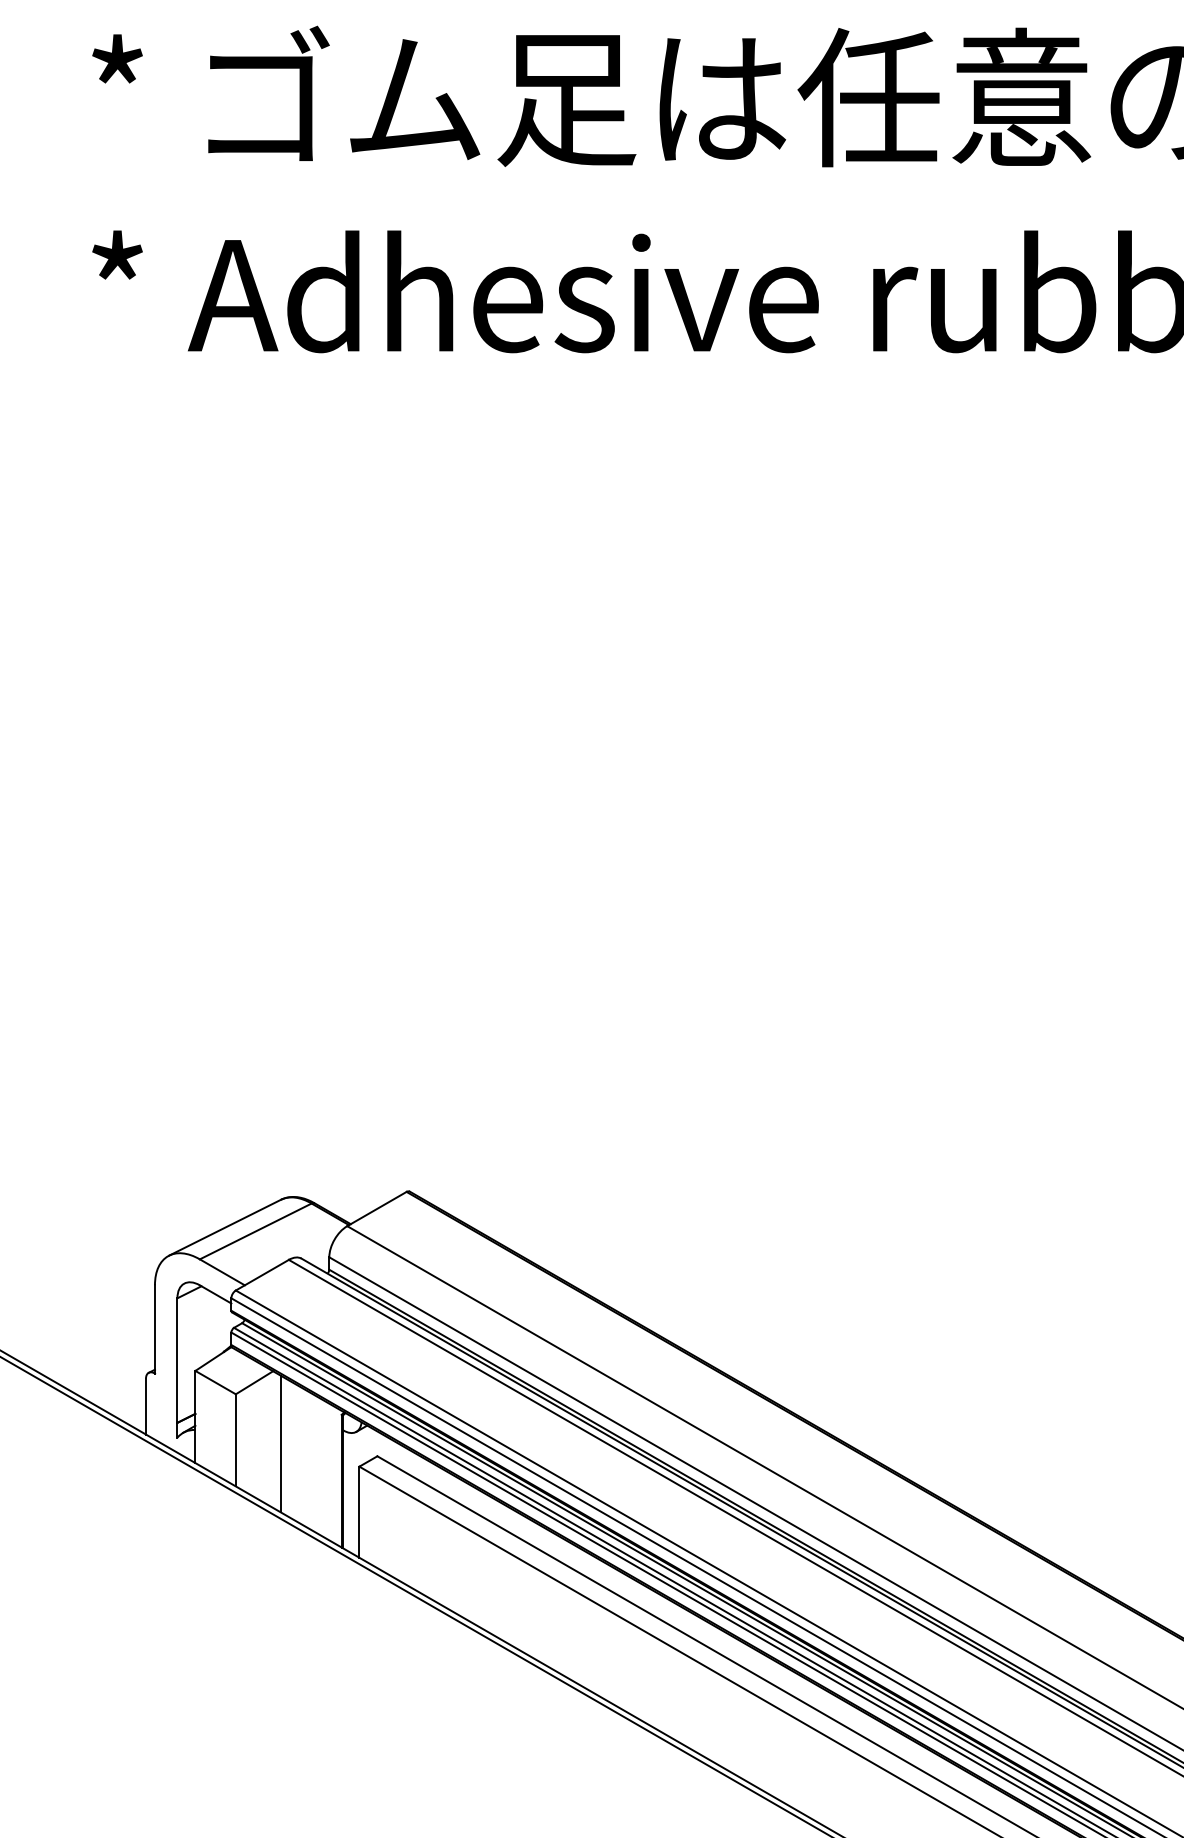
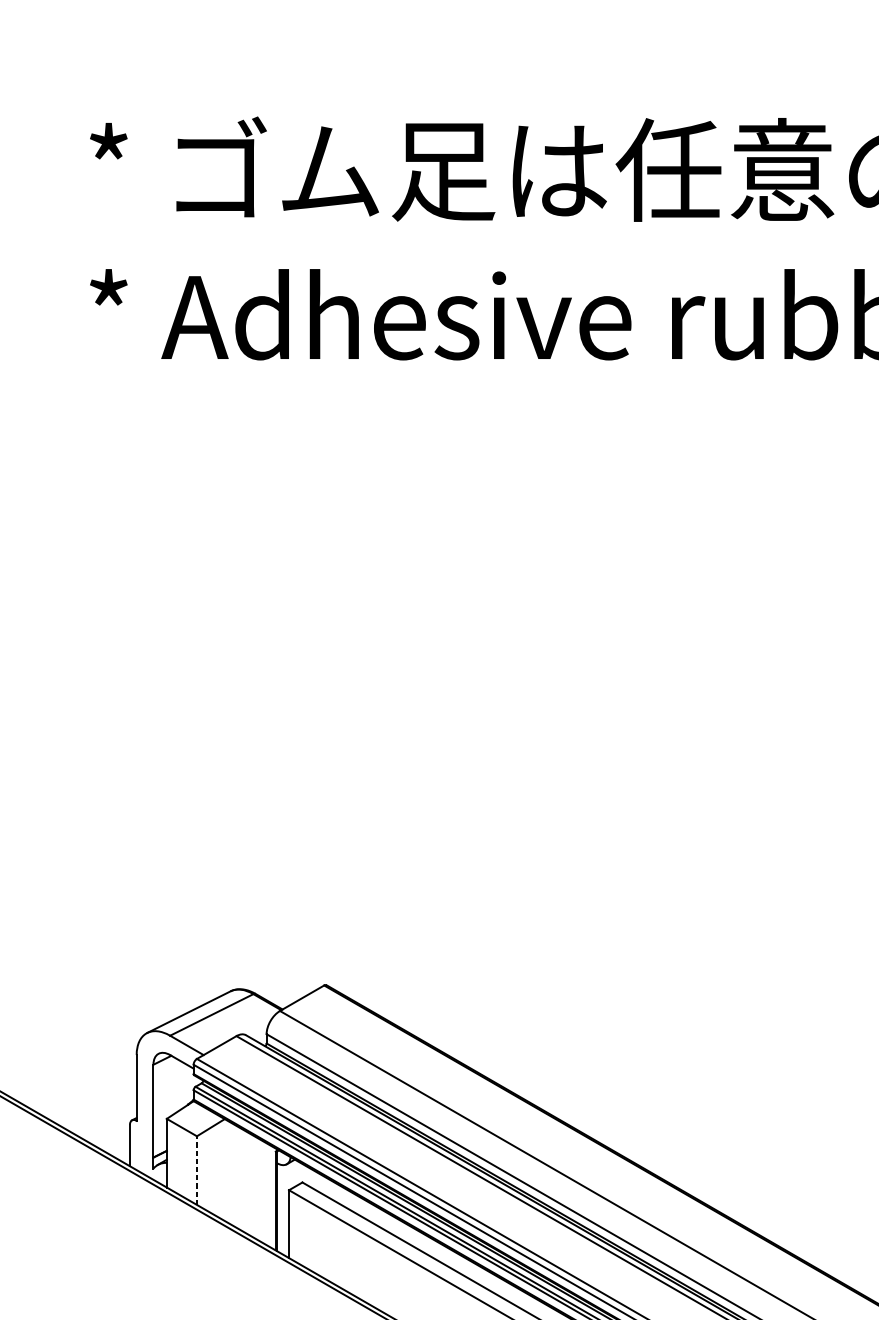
line: (235, 1439) -> (196, 1169), solid -> dashed
line: (280, 1443) -> (230, 1172), removed

